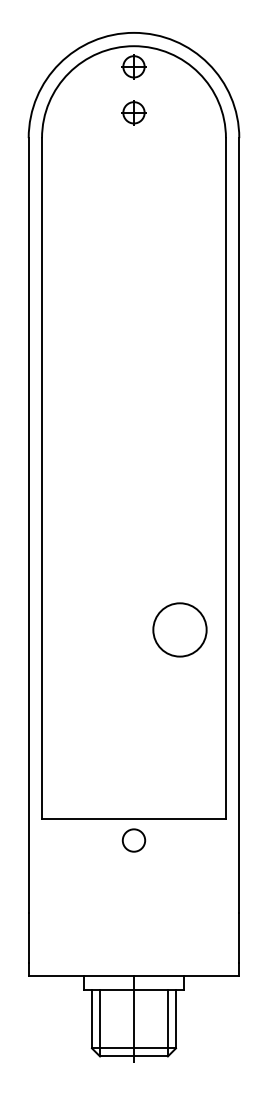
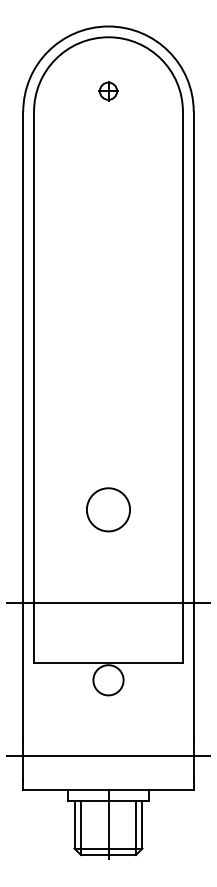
part: (133, 66) -> (108, 53), removed
circle: (179, 629) -> (108, 509), moved
line: (133, 744) -> (108, 602), added
circle: (133, 840) -> (108, 680), size x1.67
line: (133, 933) -> (108, 755), added

